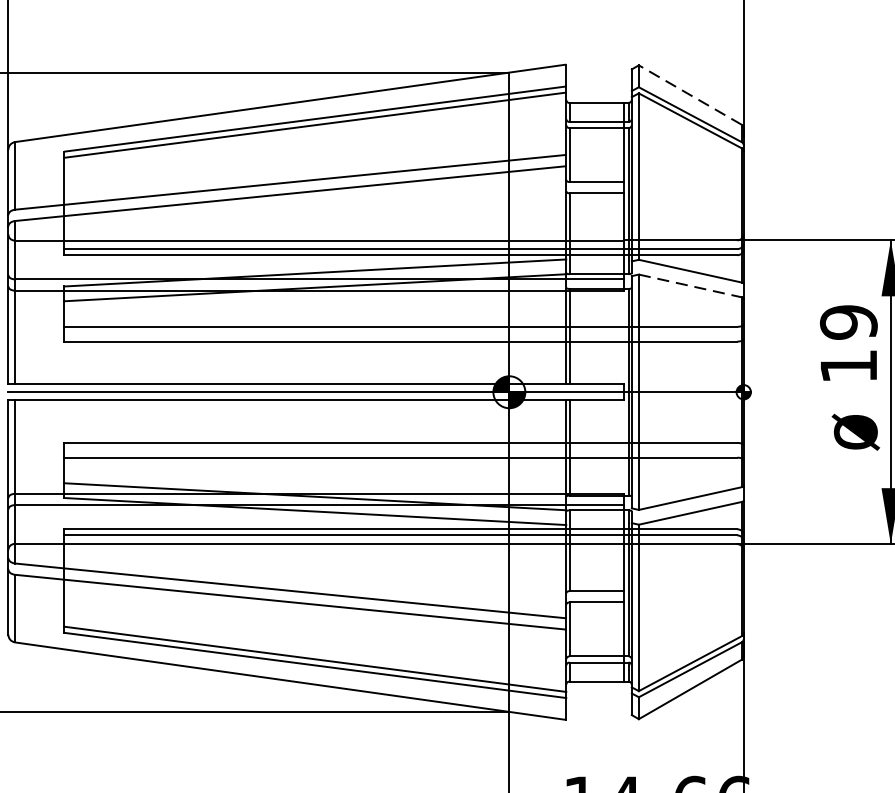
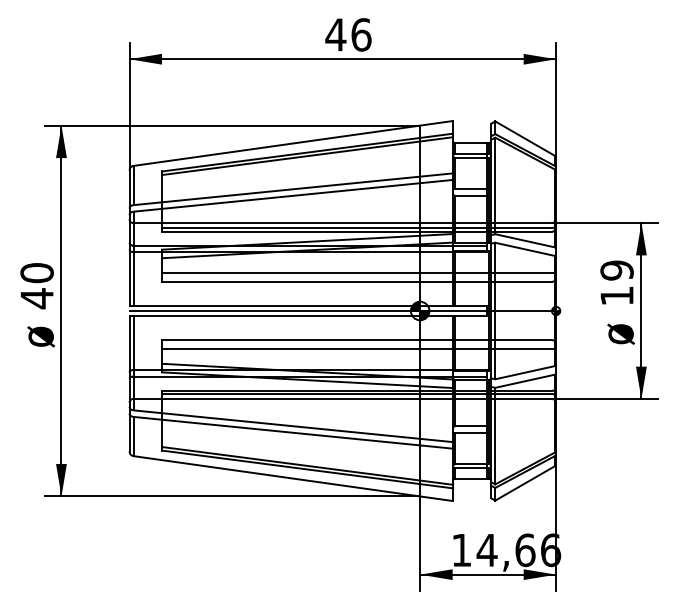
line: (689, 94) -> (524, 138), dashed -> solid
line: (690, 286) -> (525, 249), dashed -> solid

